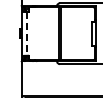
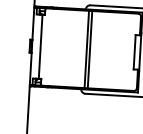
line: (27, 34) -> (40, 47), dashed -> solid

